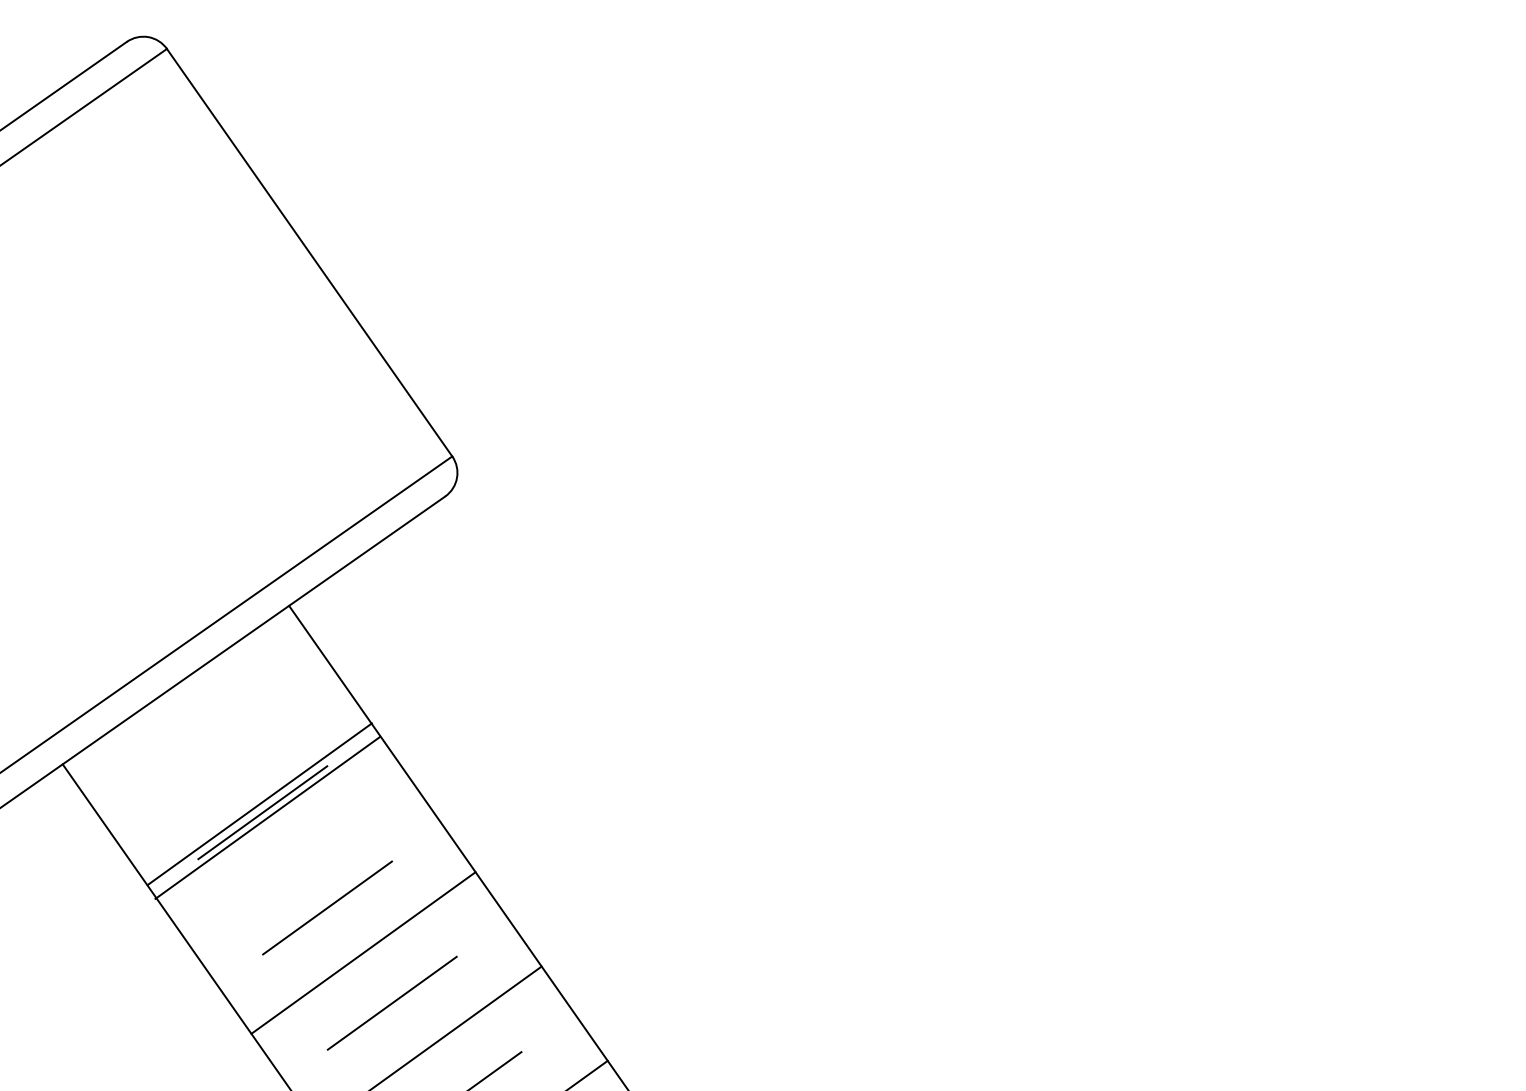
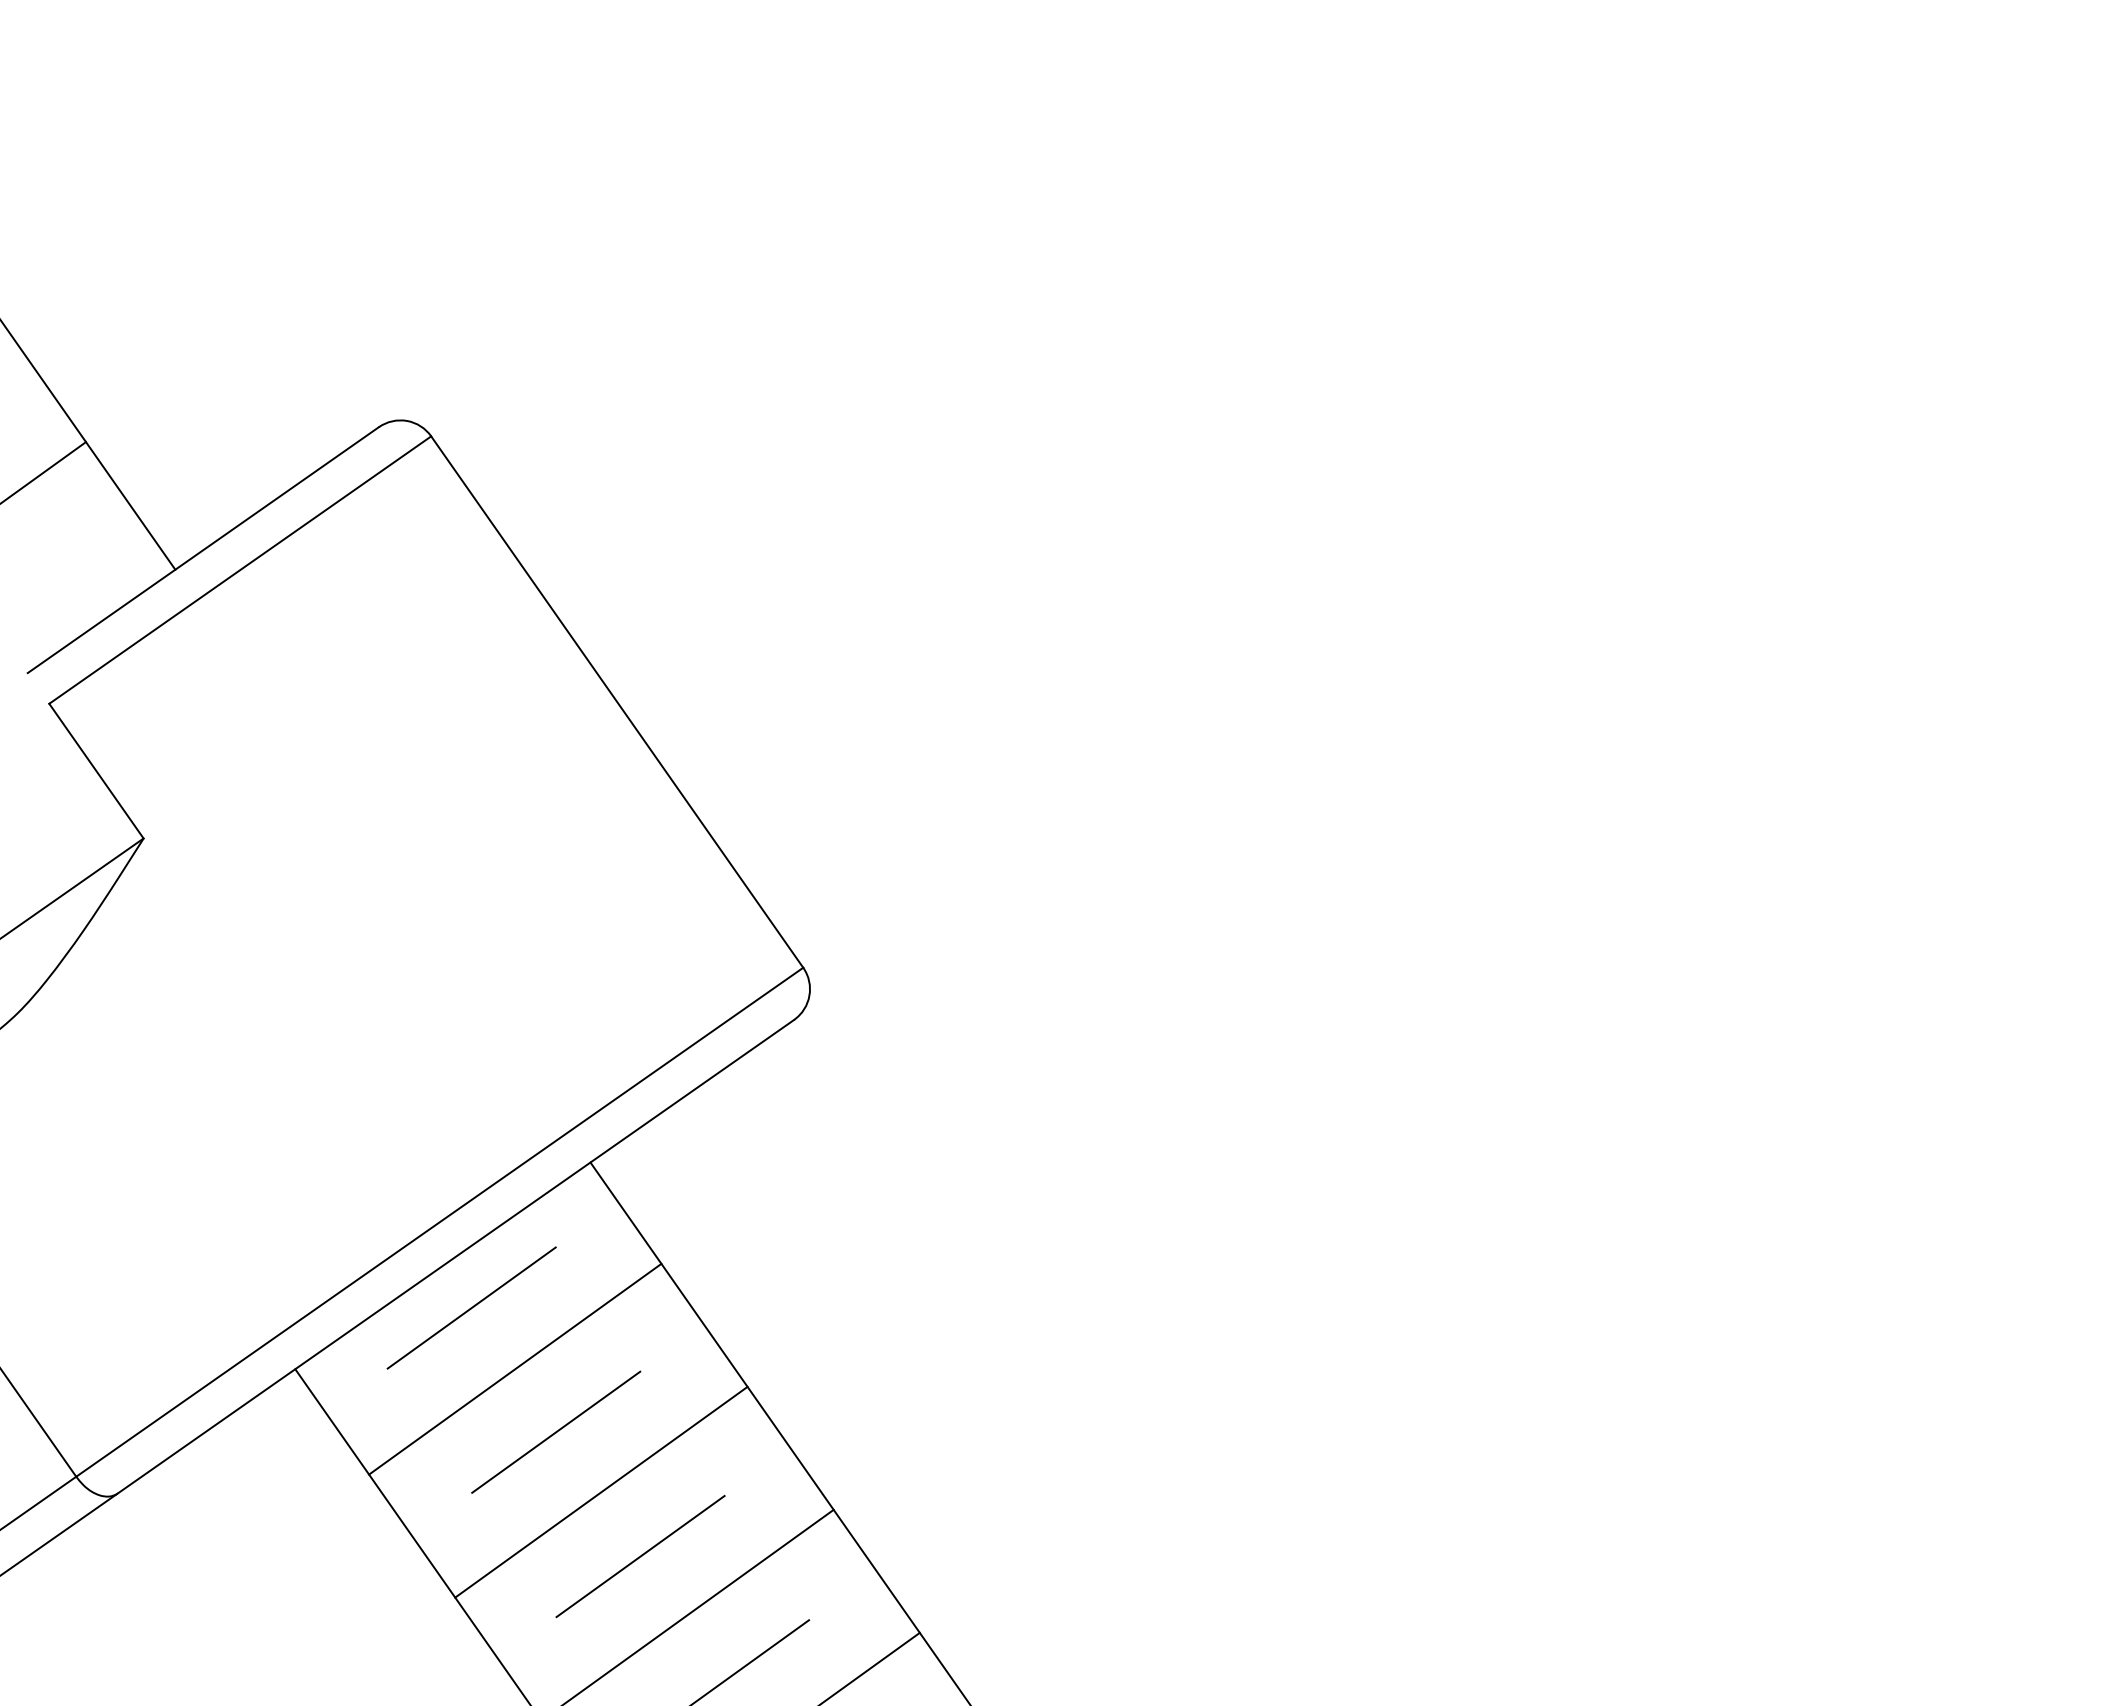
line: (197, 717) -> (471, 1307), added
line: (259, 803) -> (515, 1368), moved
line: (267, 817) -> (601, 1491), moved

